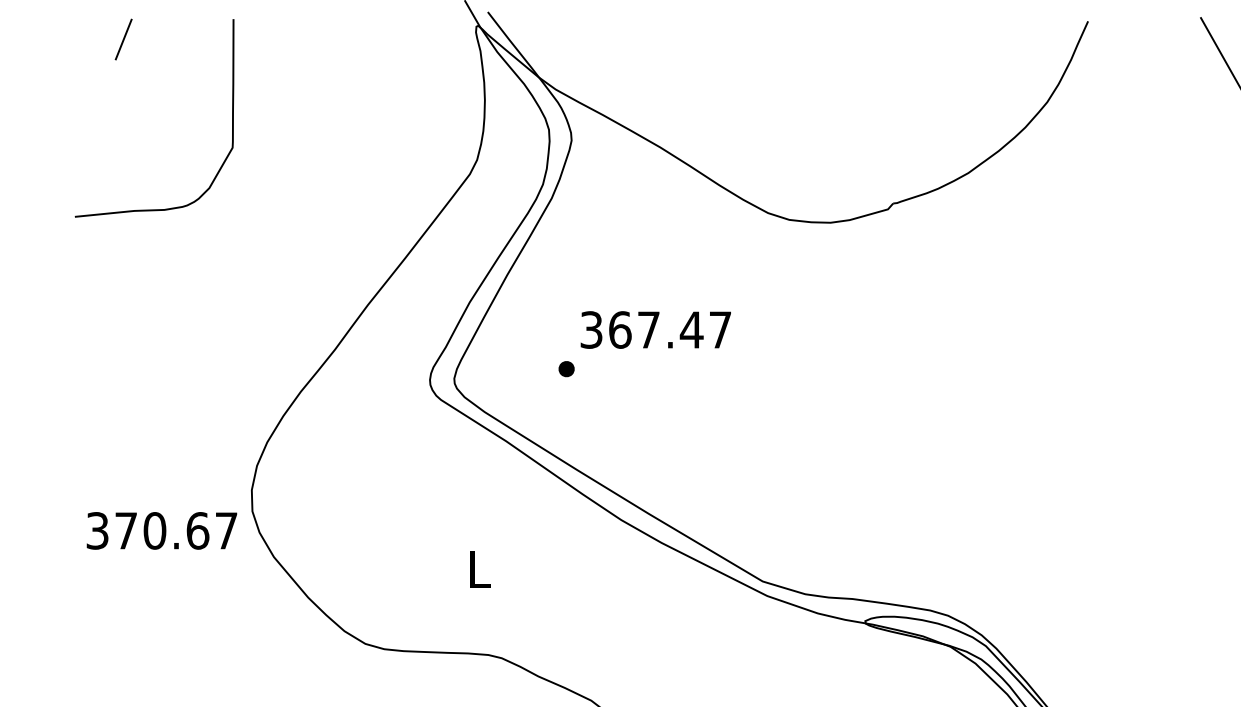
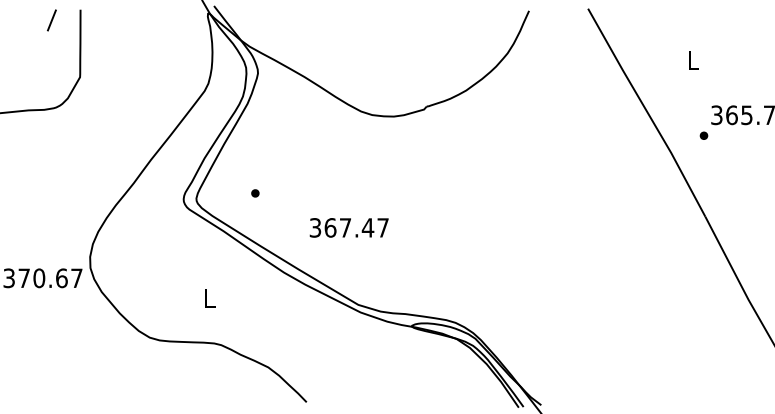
line: (122, 39) -> (51, 20), moved
text: (654, 329) -> (348, 227), moved

